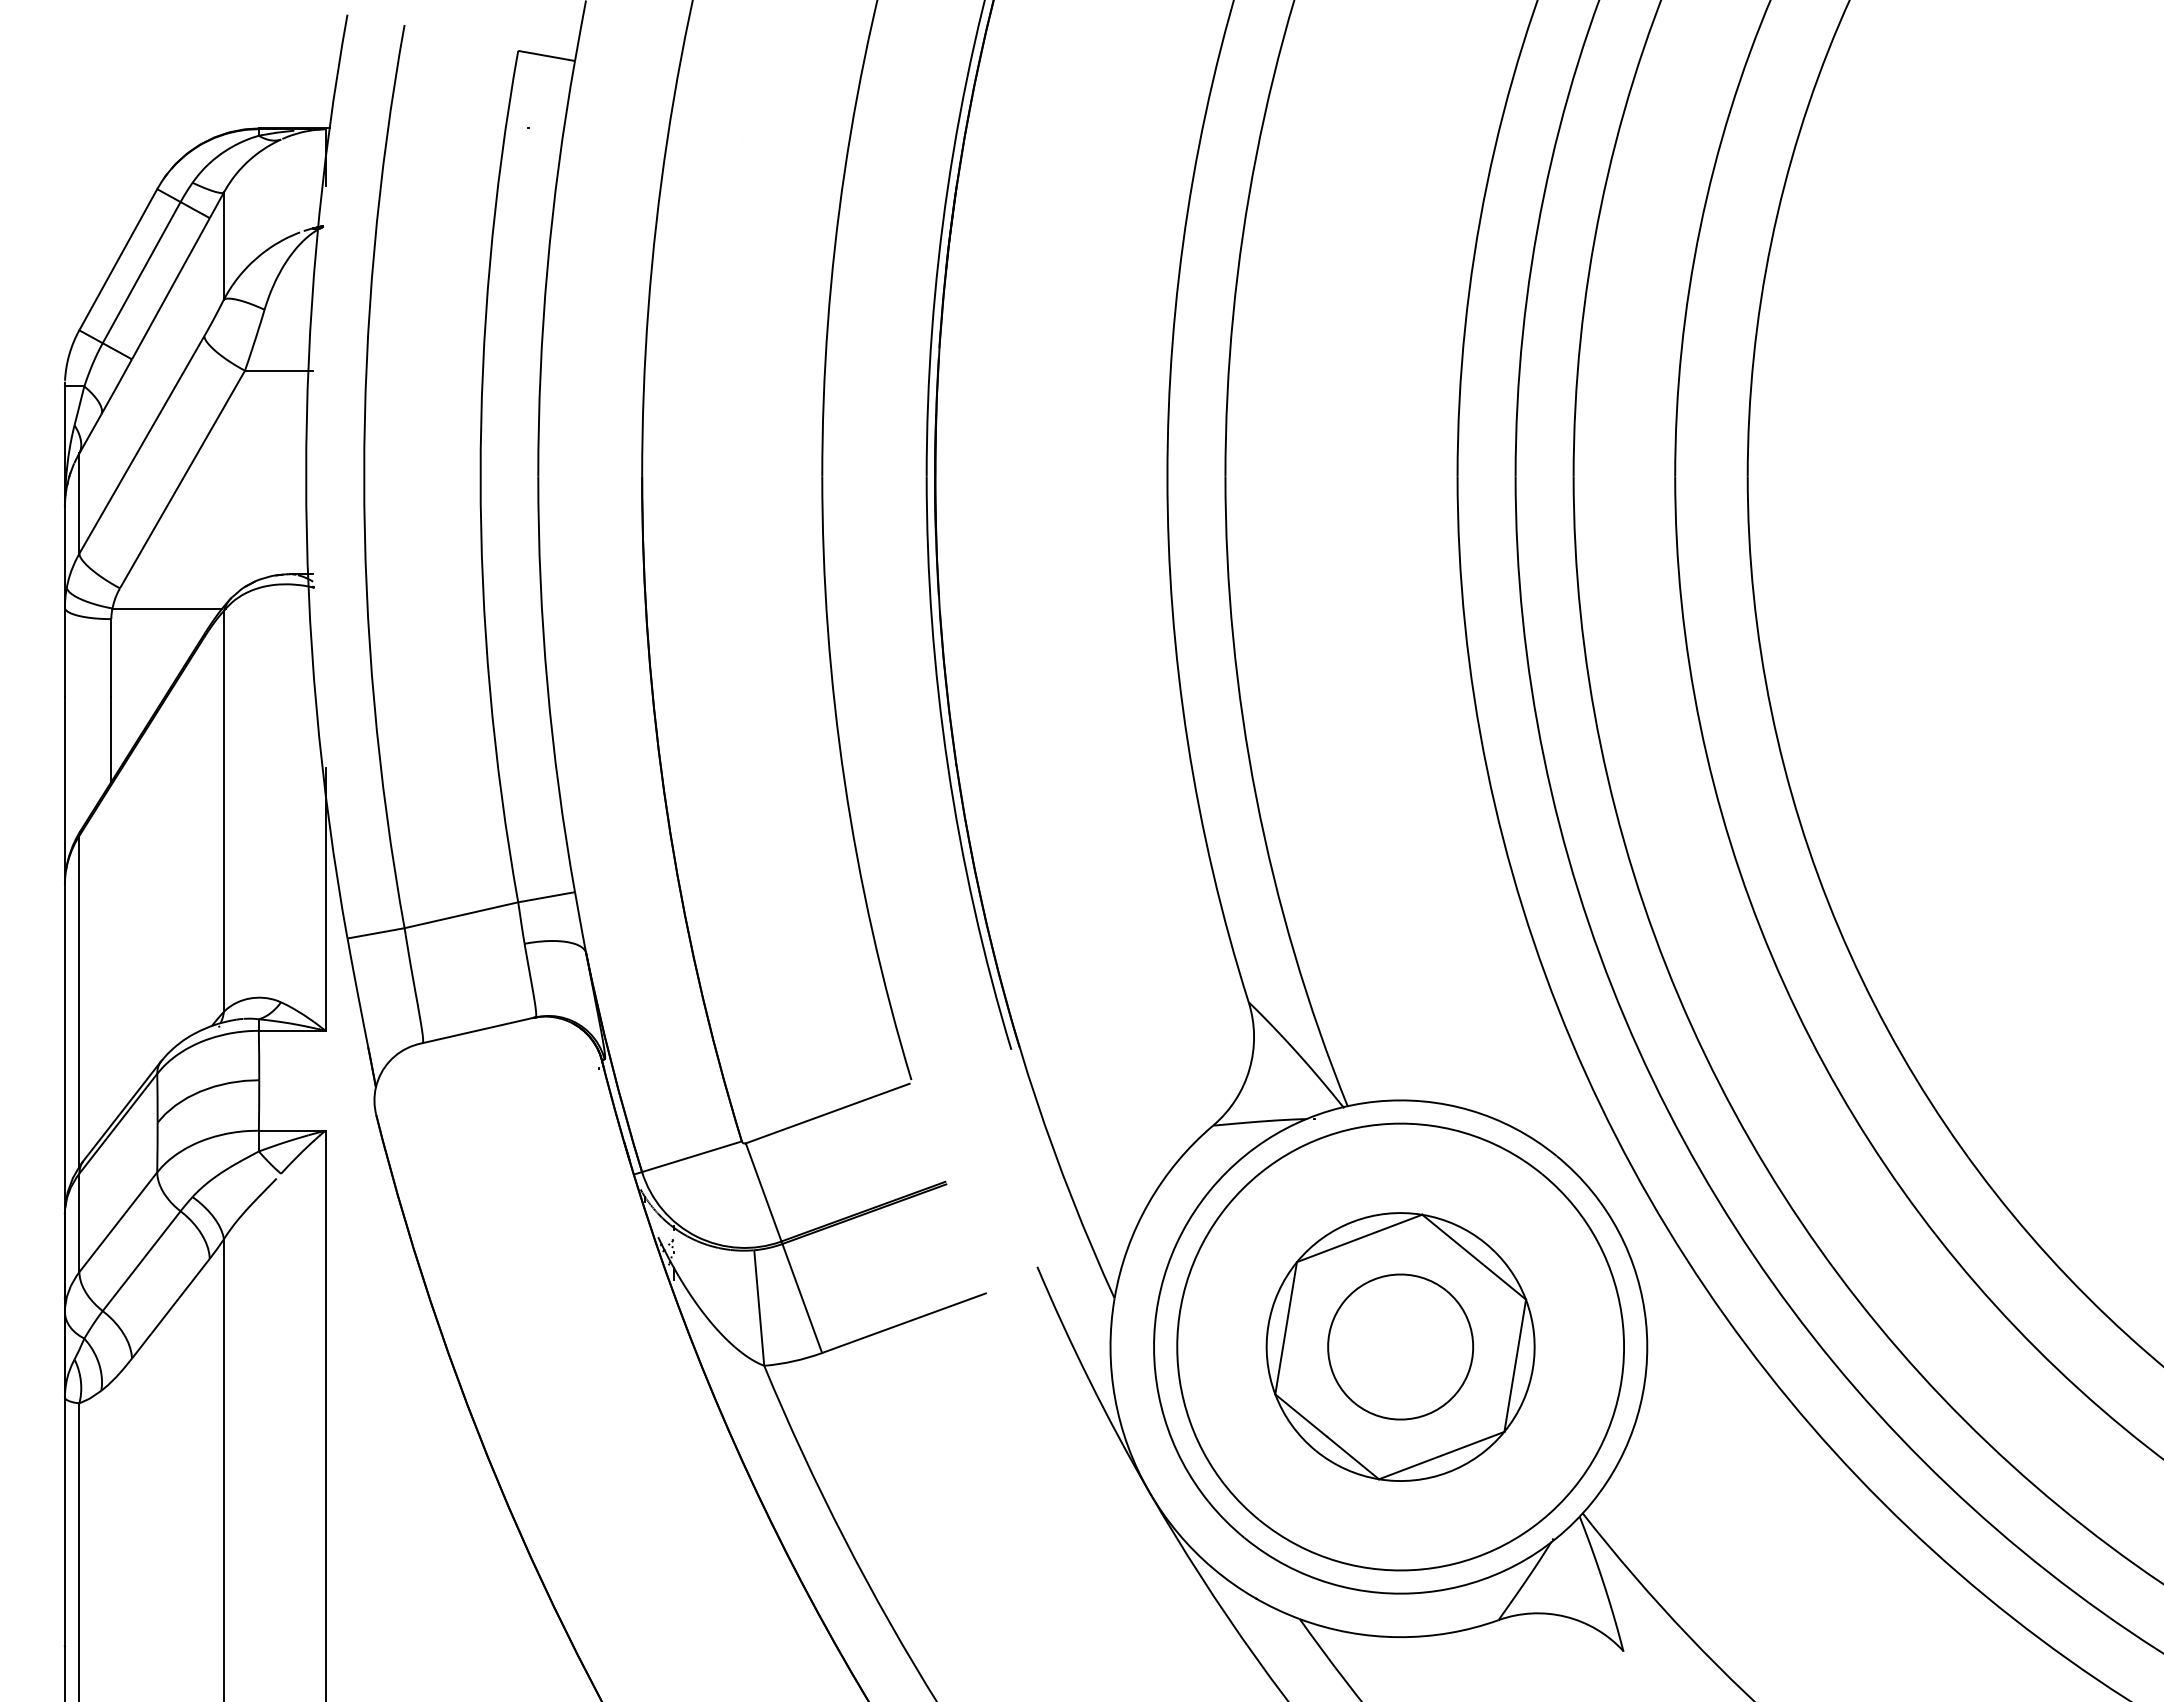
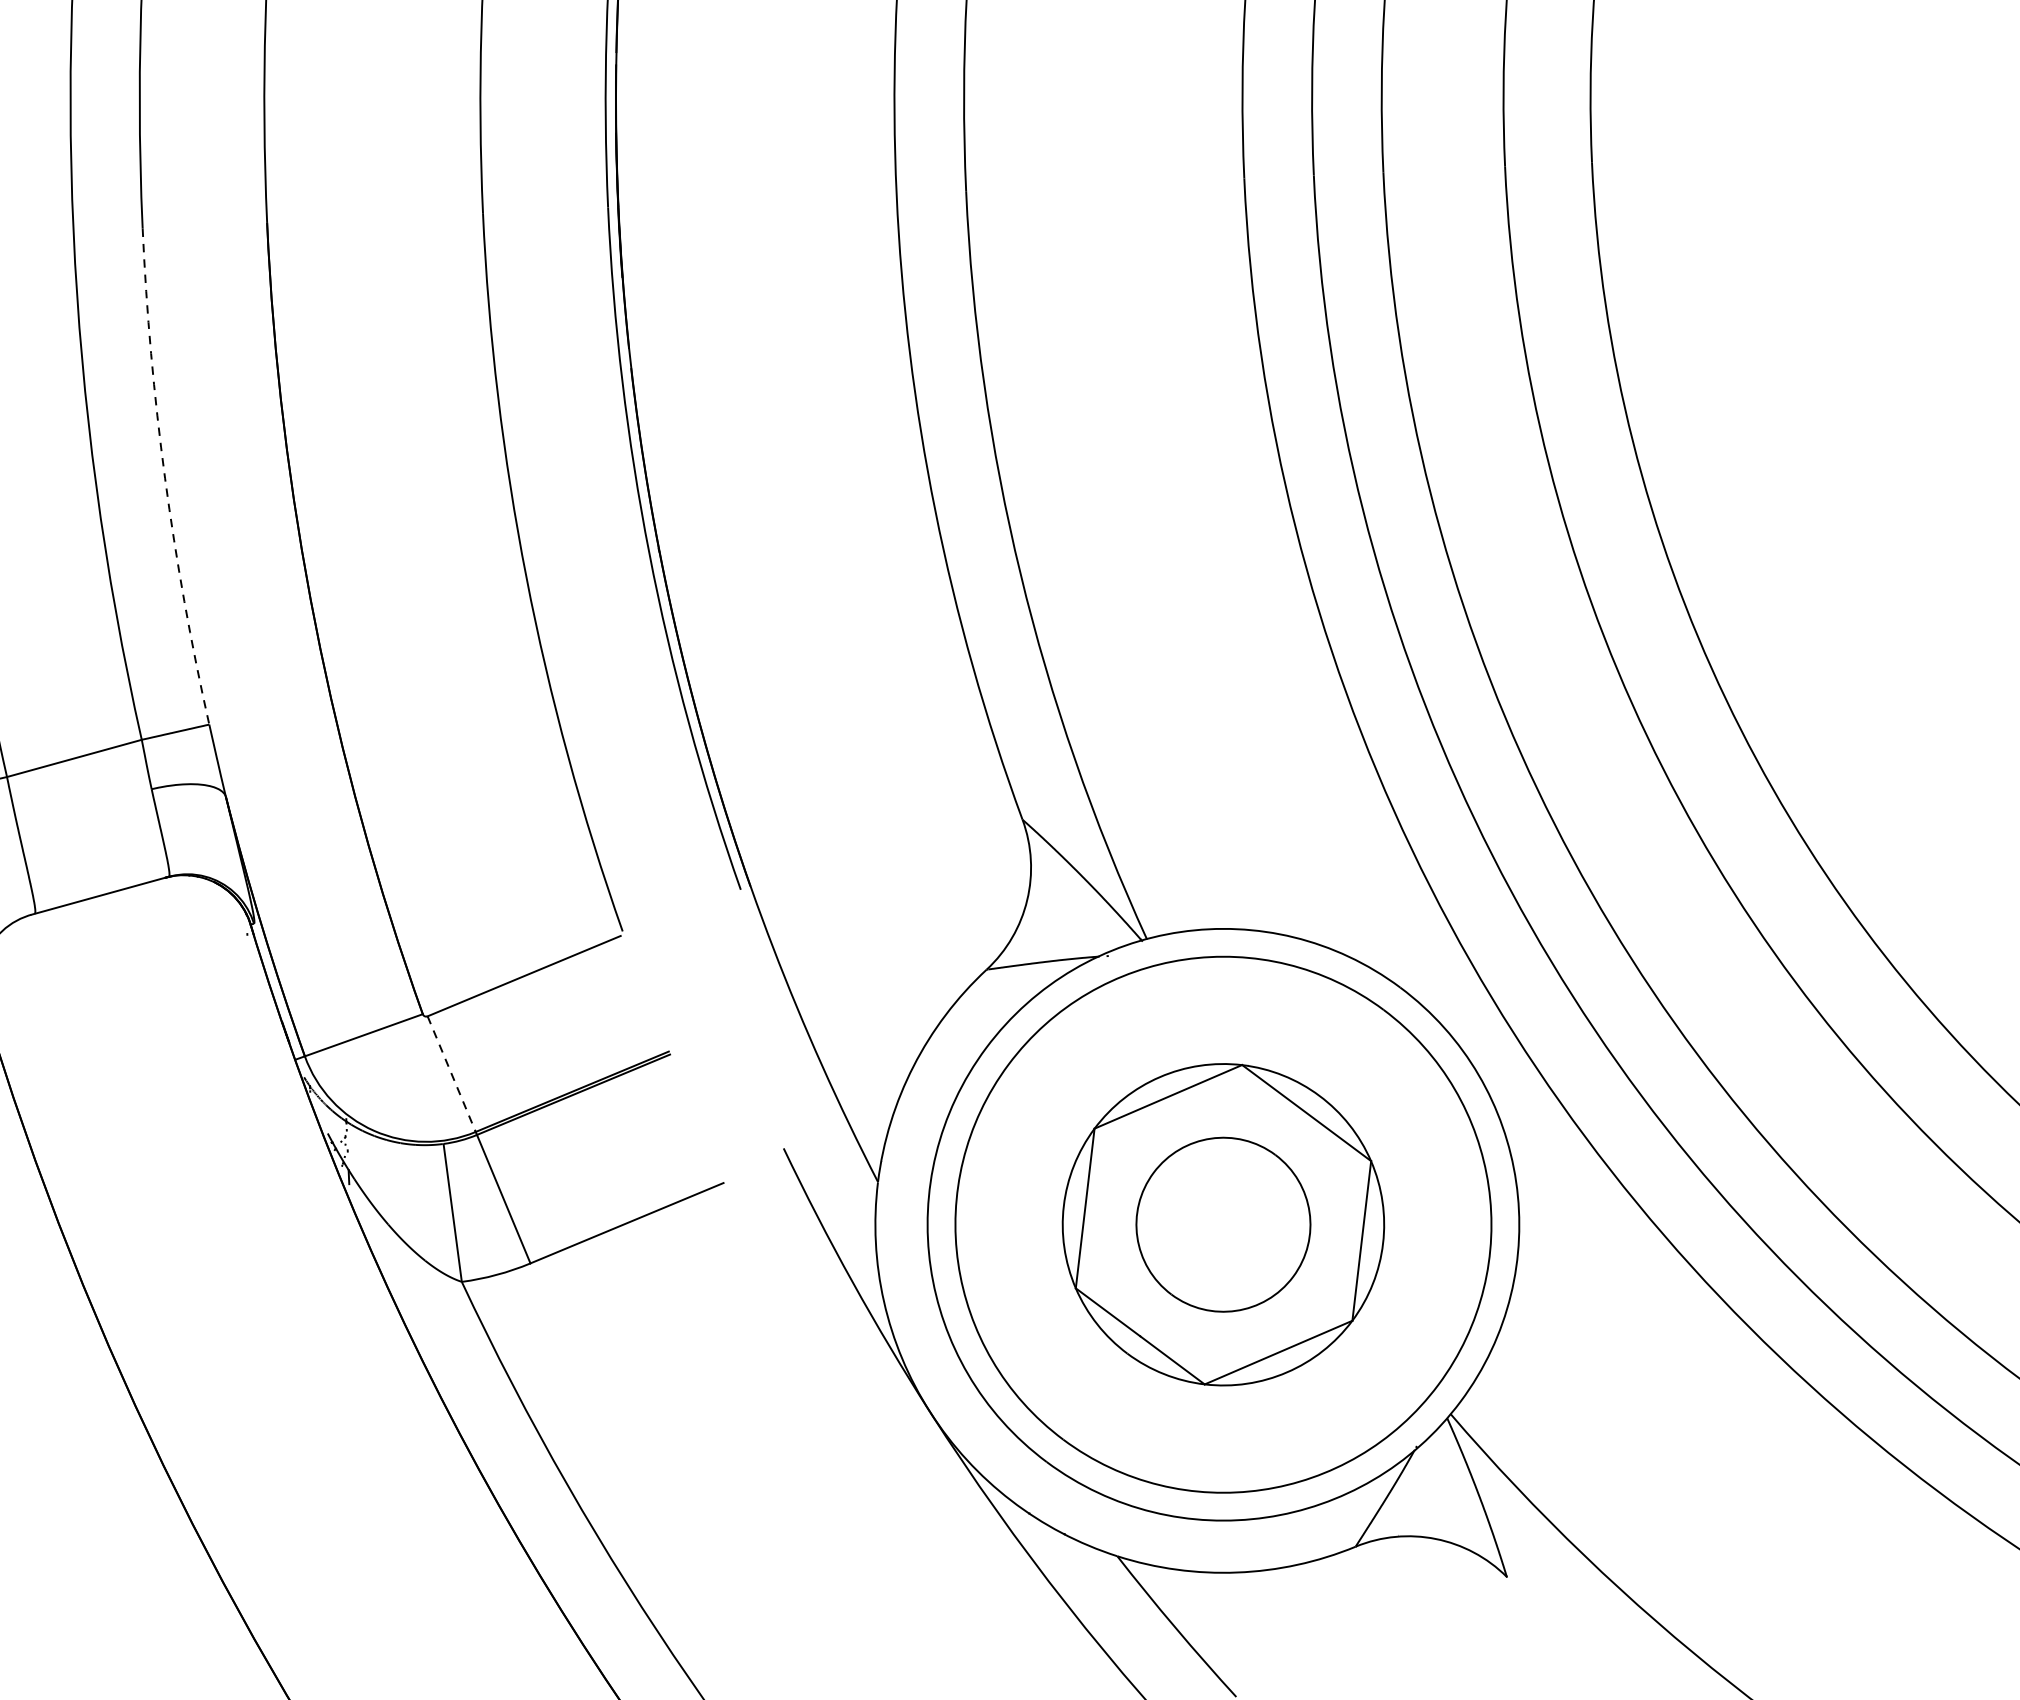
arc: (547, 685) -> (165, 478), solid -> dashed
line: (763, 1192) -> (451, 1074), solid -> dashed

